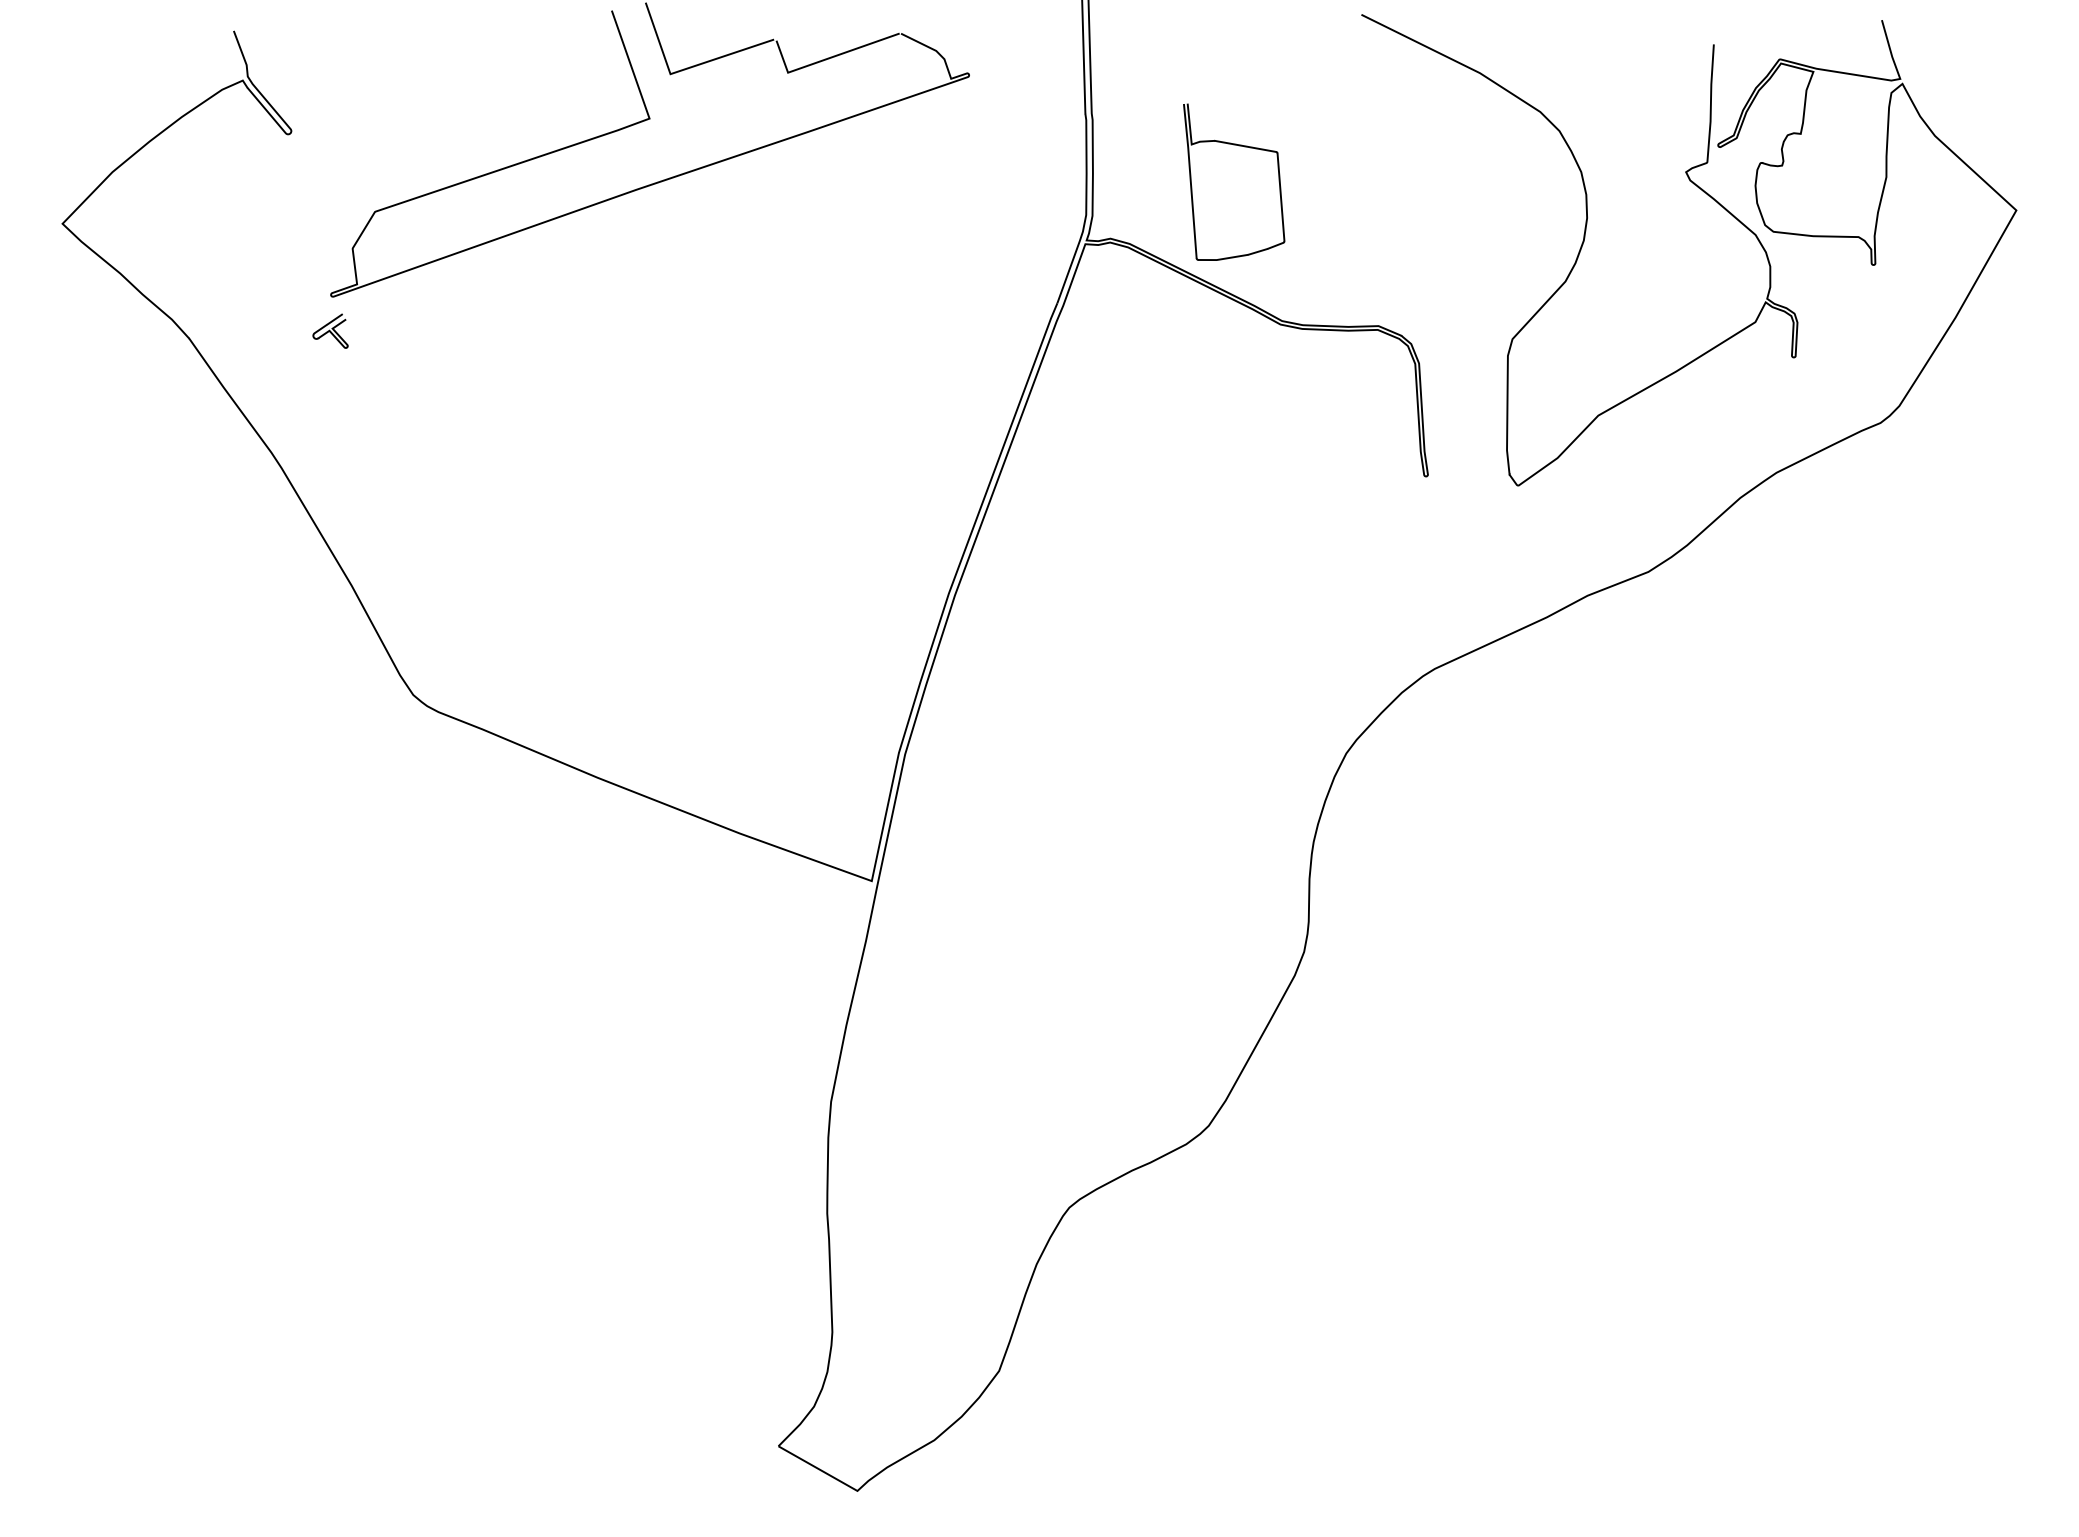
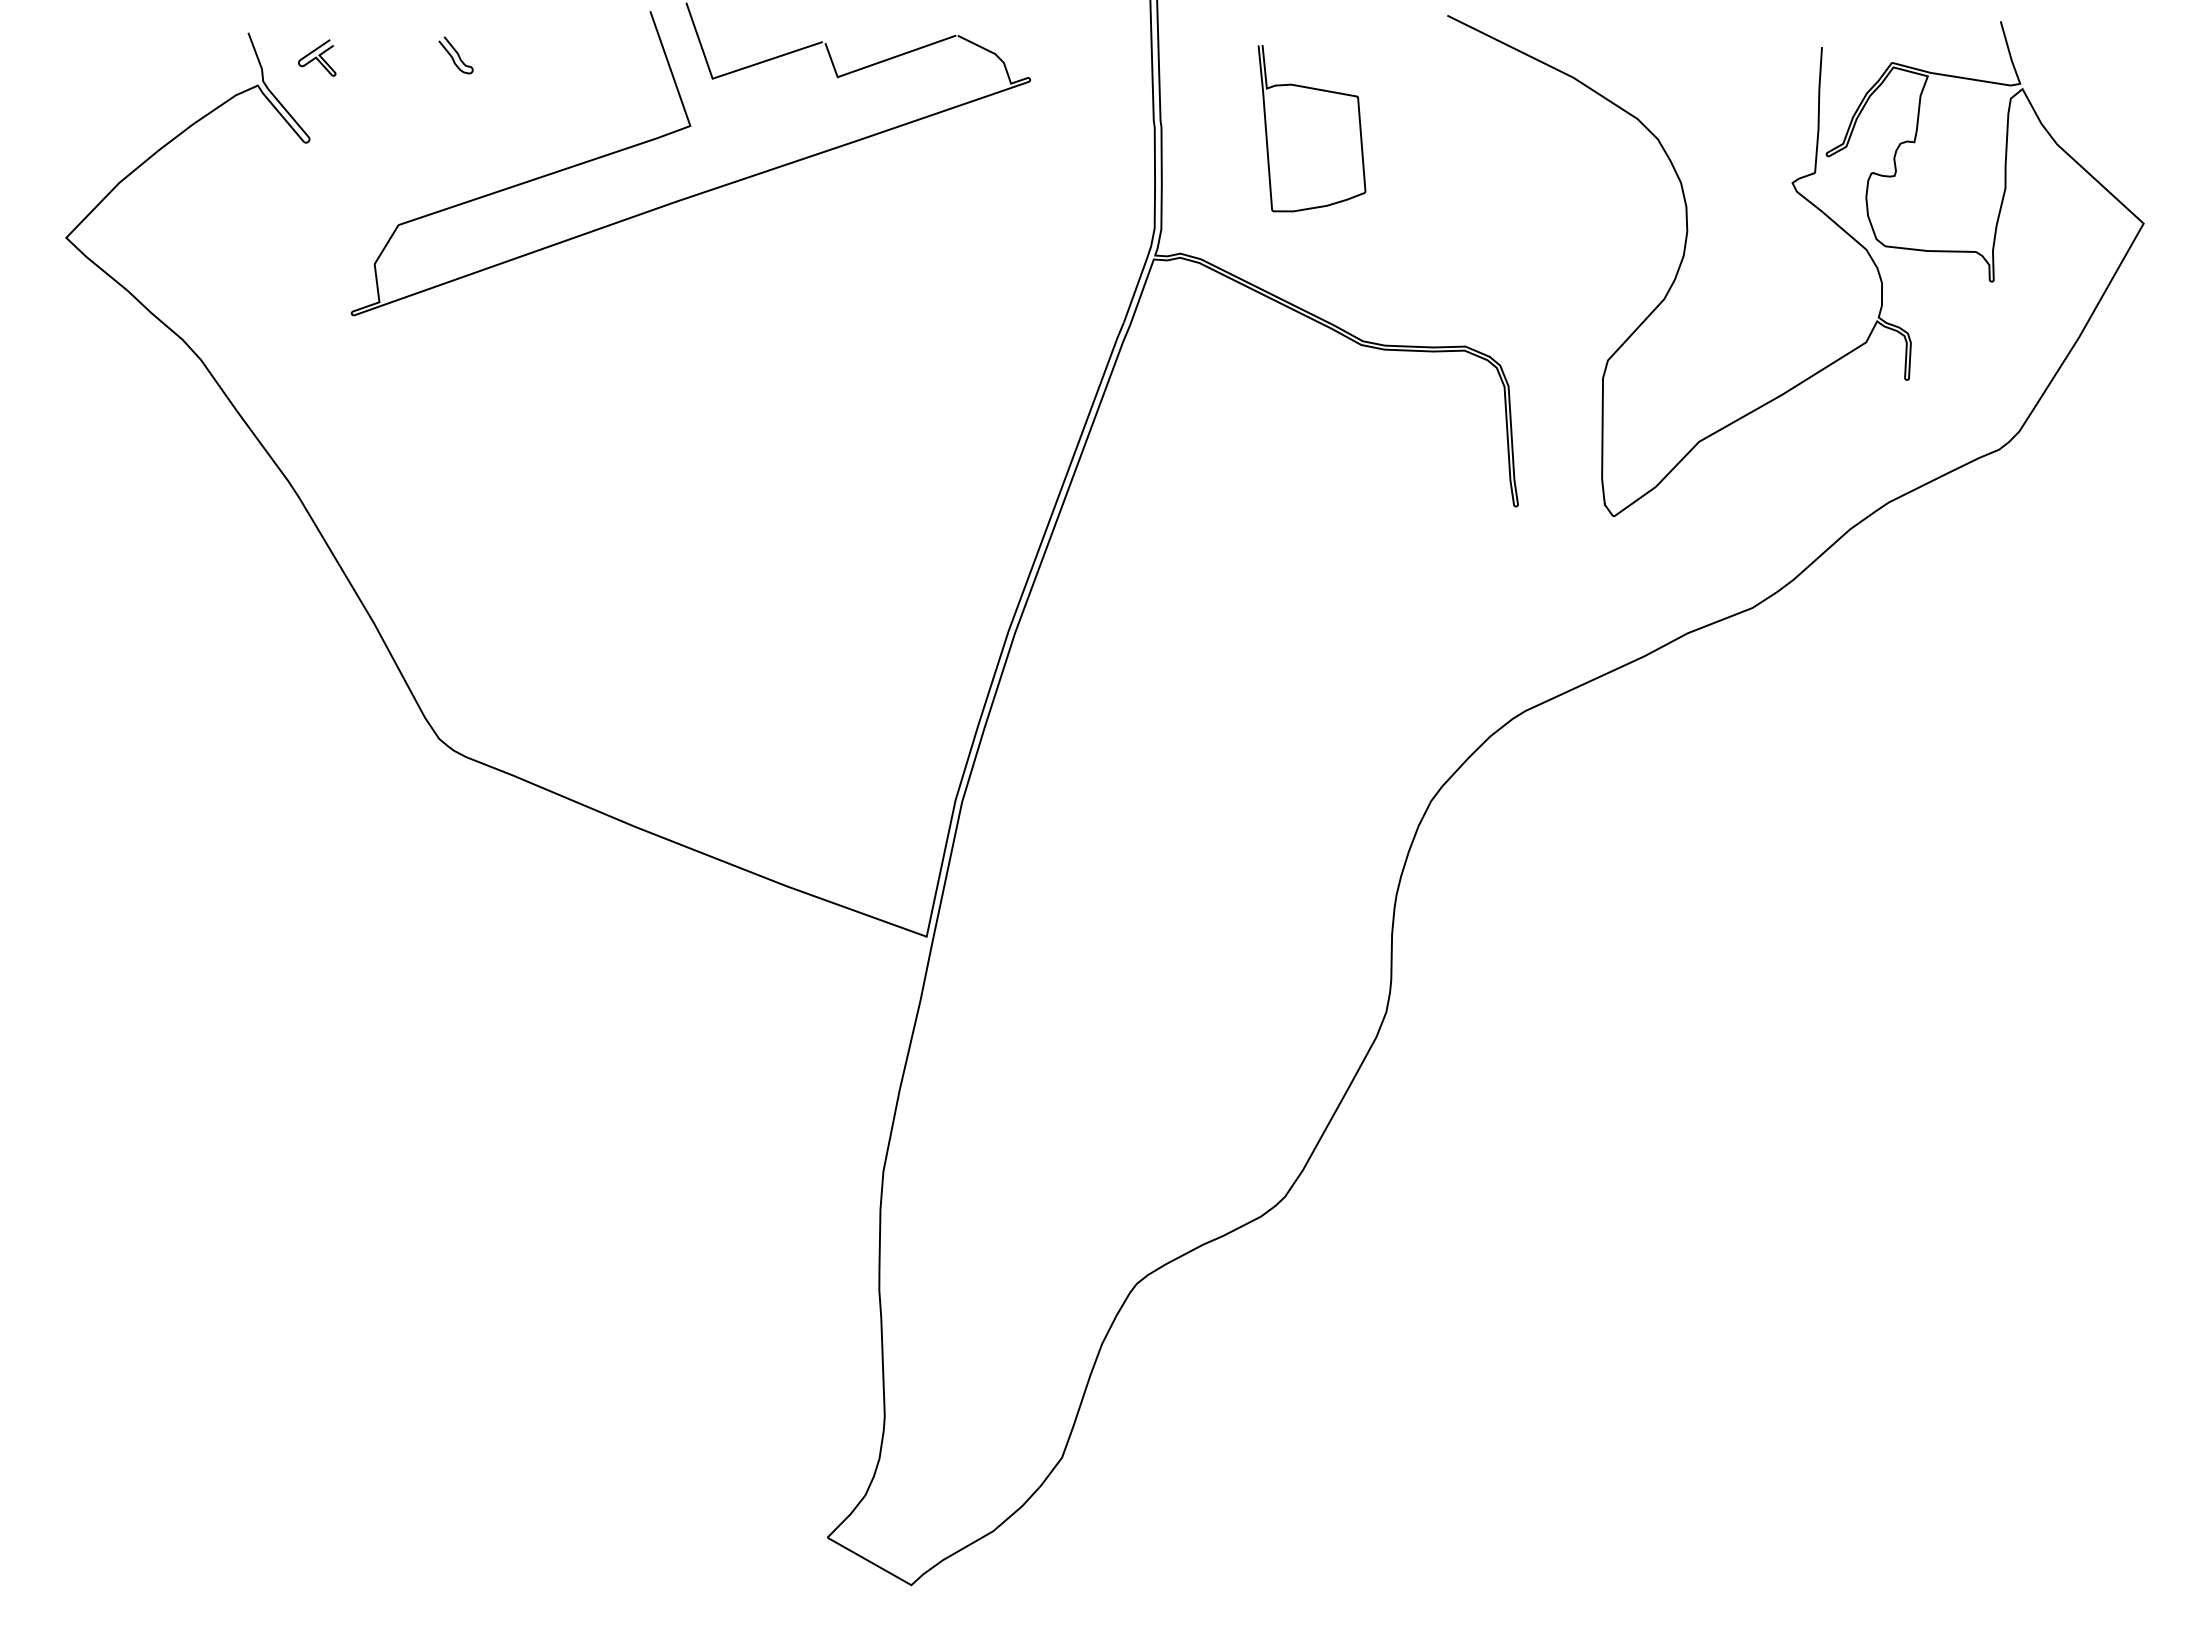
curve: (430, 52) -> (457, 55), added
curve: (1238, 146) -> (1316, 90), moved
curve: (330, 330) -> (317, 57), moved

